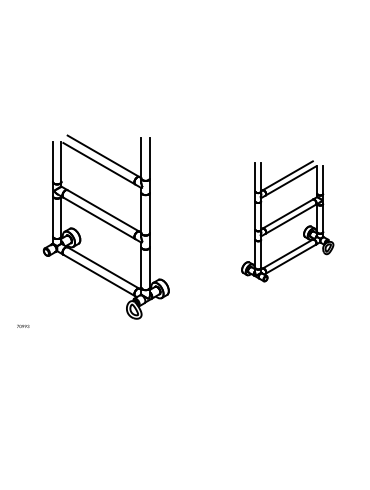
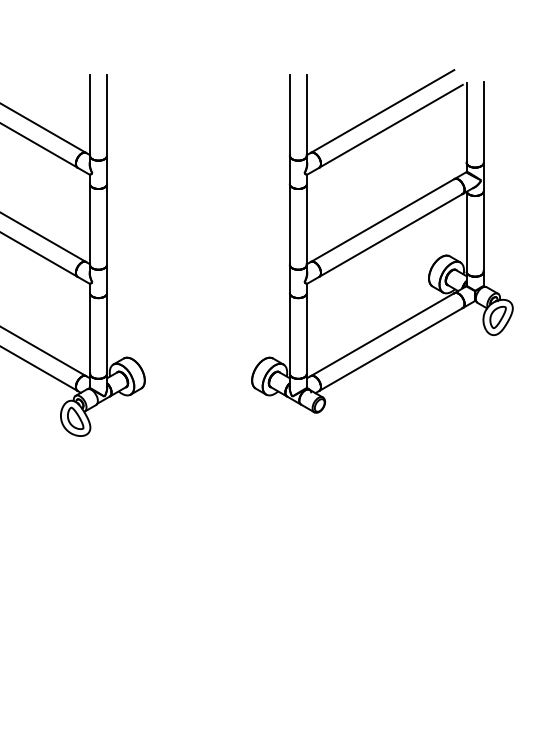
part: (287, 221) -> (381, 241), size x1.43

